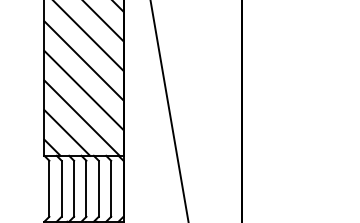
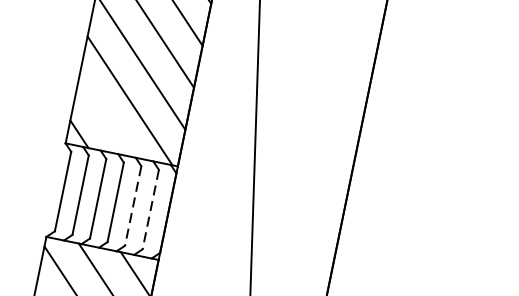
line: (67, 132) -> (105, 117), removed
line: (98, 189) -> (132, 206), solid -> dashed
line: (111, 189) -> (151, 210), solid -> dashed

